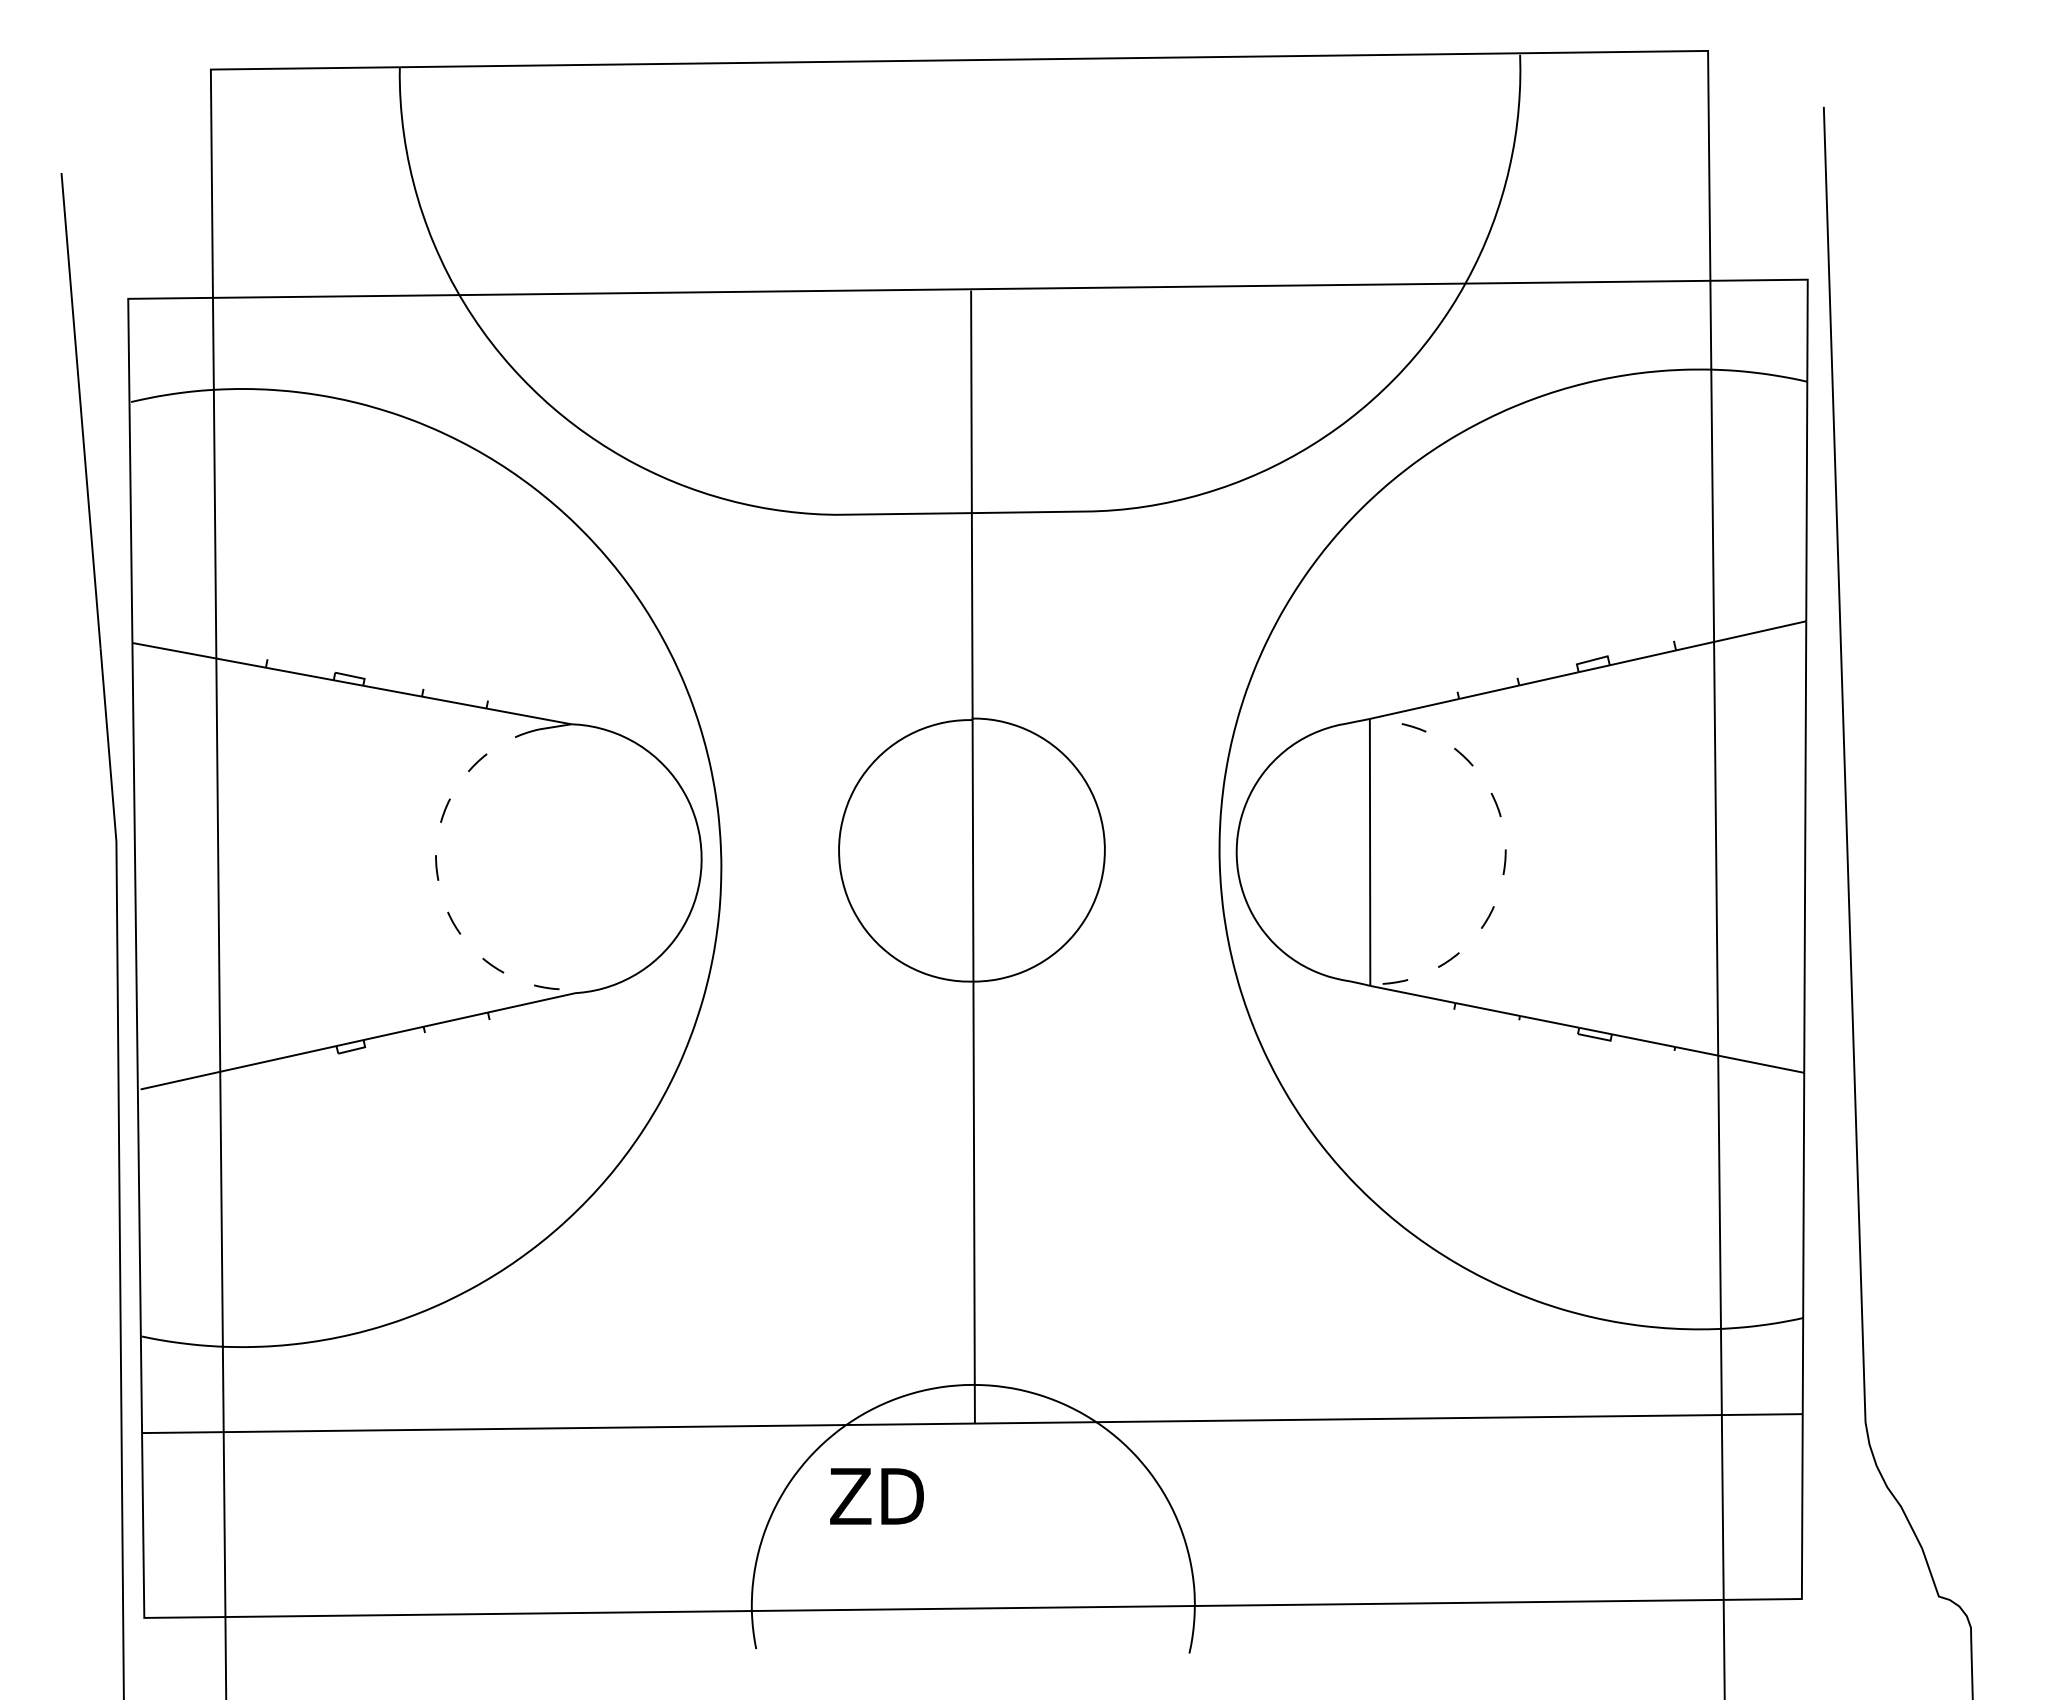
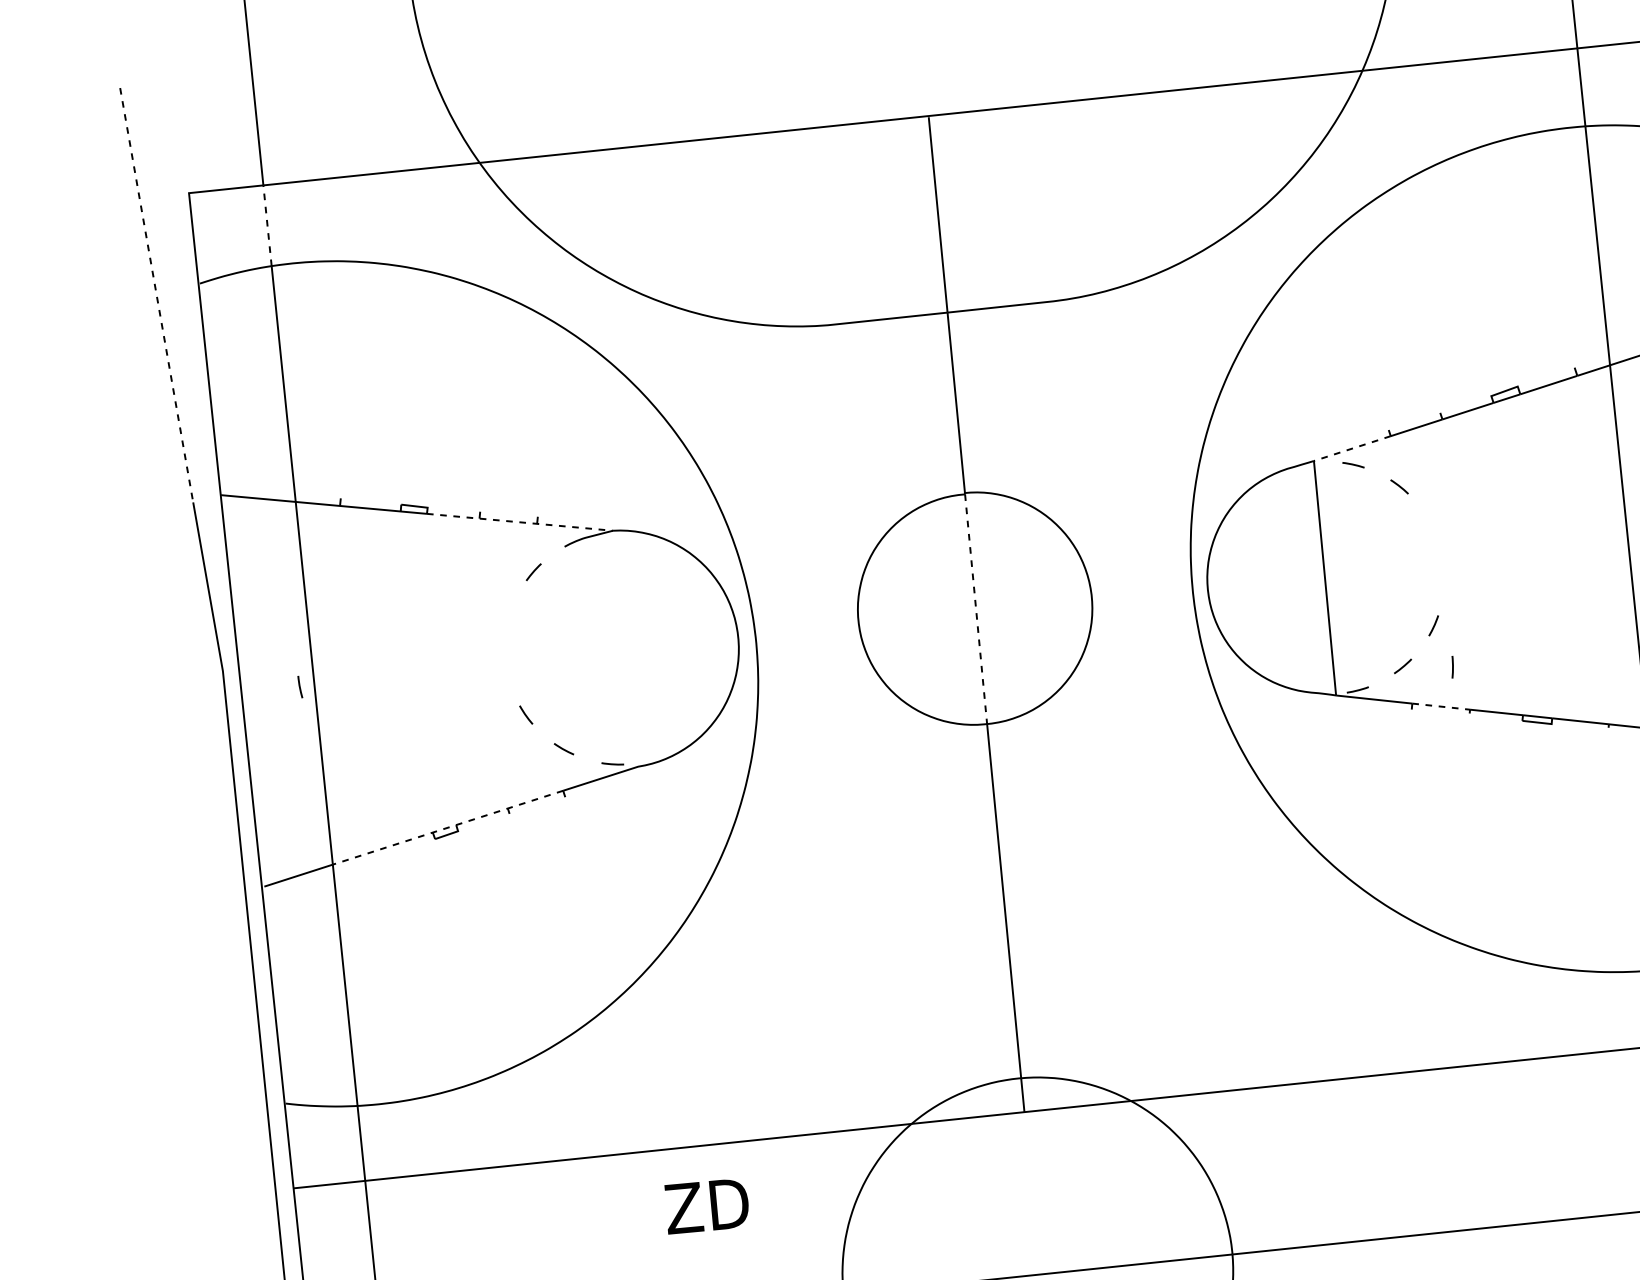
line: (213, 343) -> (267, 225), solid -> dashed
line: (81, 411) -> (157, 295), solid -> dashed
line: (467, 705) -> (520, 522), solid -> dashed
line: (1414, 708) -> (1352, 448), solid -> dashed
line: (1495, 804) -> (1431, 525), removed
line: (445, 810) -> (509, 616), removed
line: (973, 850) -> (976, 608), solid -> dashed
line: (1504, 861) -> (1452, 666), moved
line: (437, 867) -> (300, 686), moved
line: (1487, 1009) -> (1440, 706), solid -> dashed
line: (353, 1042) -> (447, 828), solid -> dashed
text: (876, 1496) -> (706, 1206), moved

